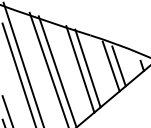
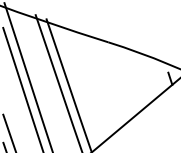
line: (110, 66) -> (132, 79), removed
line: (118, 66) -> (141, 79), removed
line: (87, 68) -> (104, 81), removed
line: (80, 69) -> (96, 83), removed

